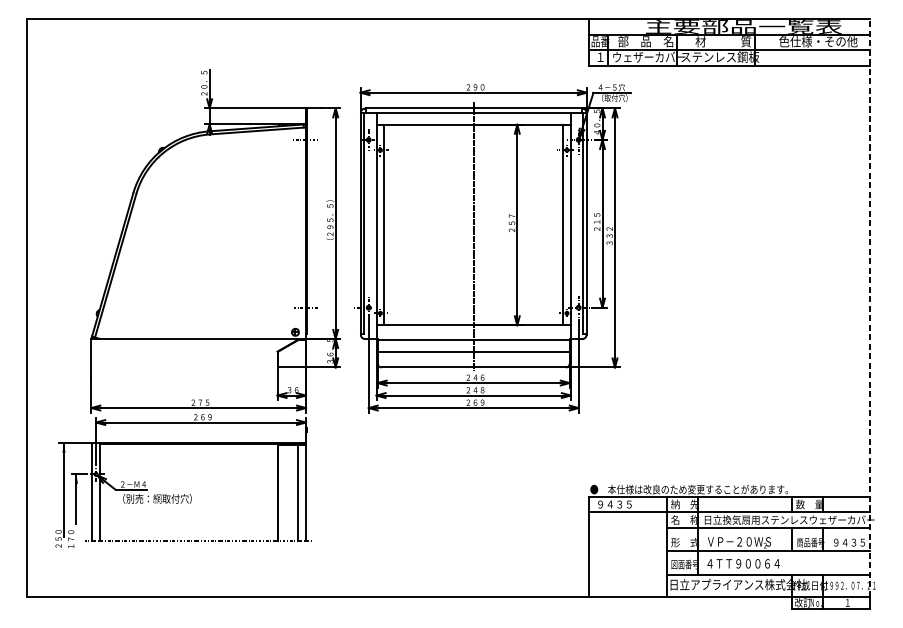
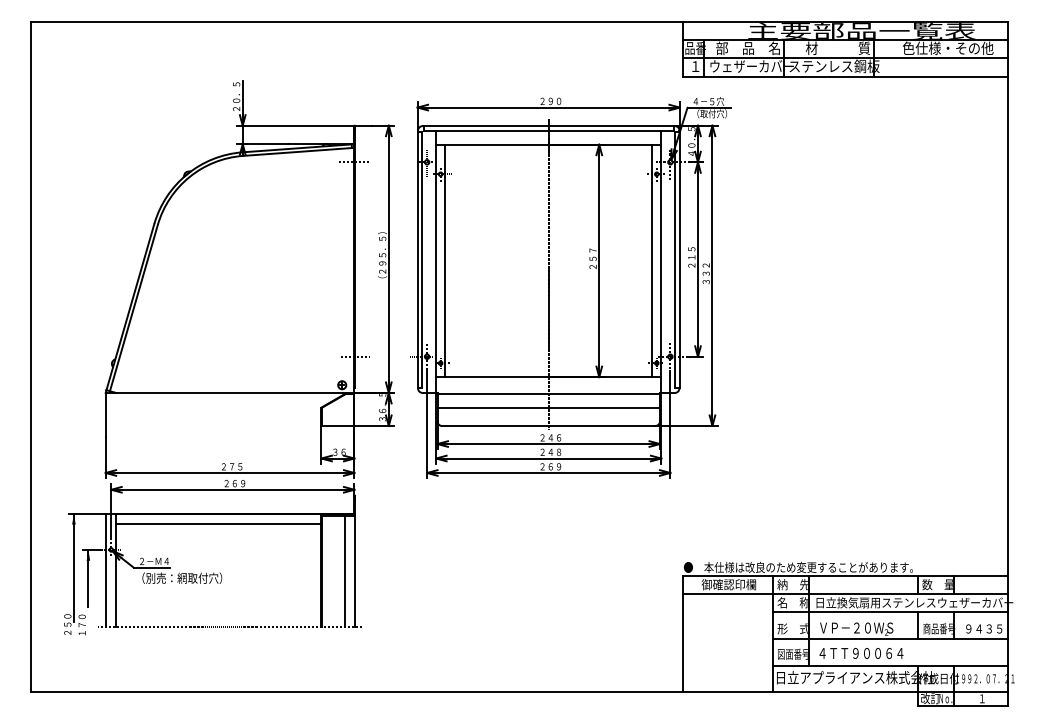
line: (870, 307) -> (1008, 356), dashed -> solid
line: (188, 452) -> (218, 524), added
text: (625, 504) -> (724, 584), ９４３５ -> 御確認印欄

